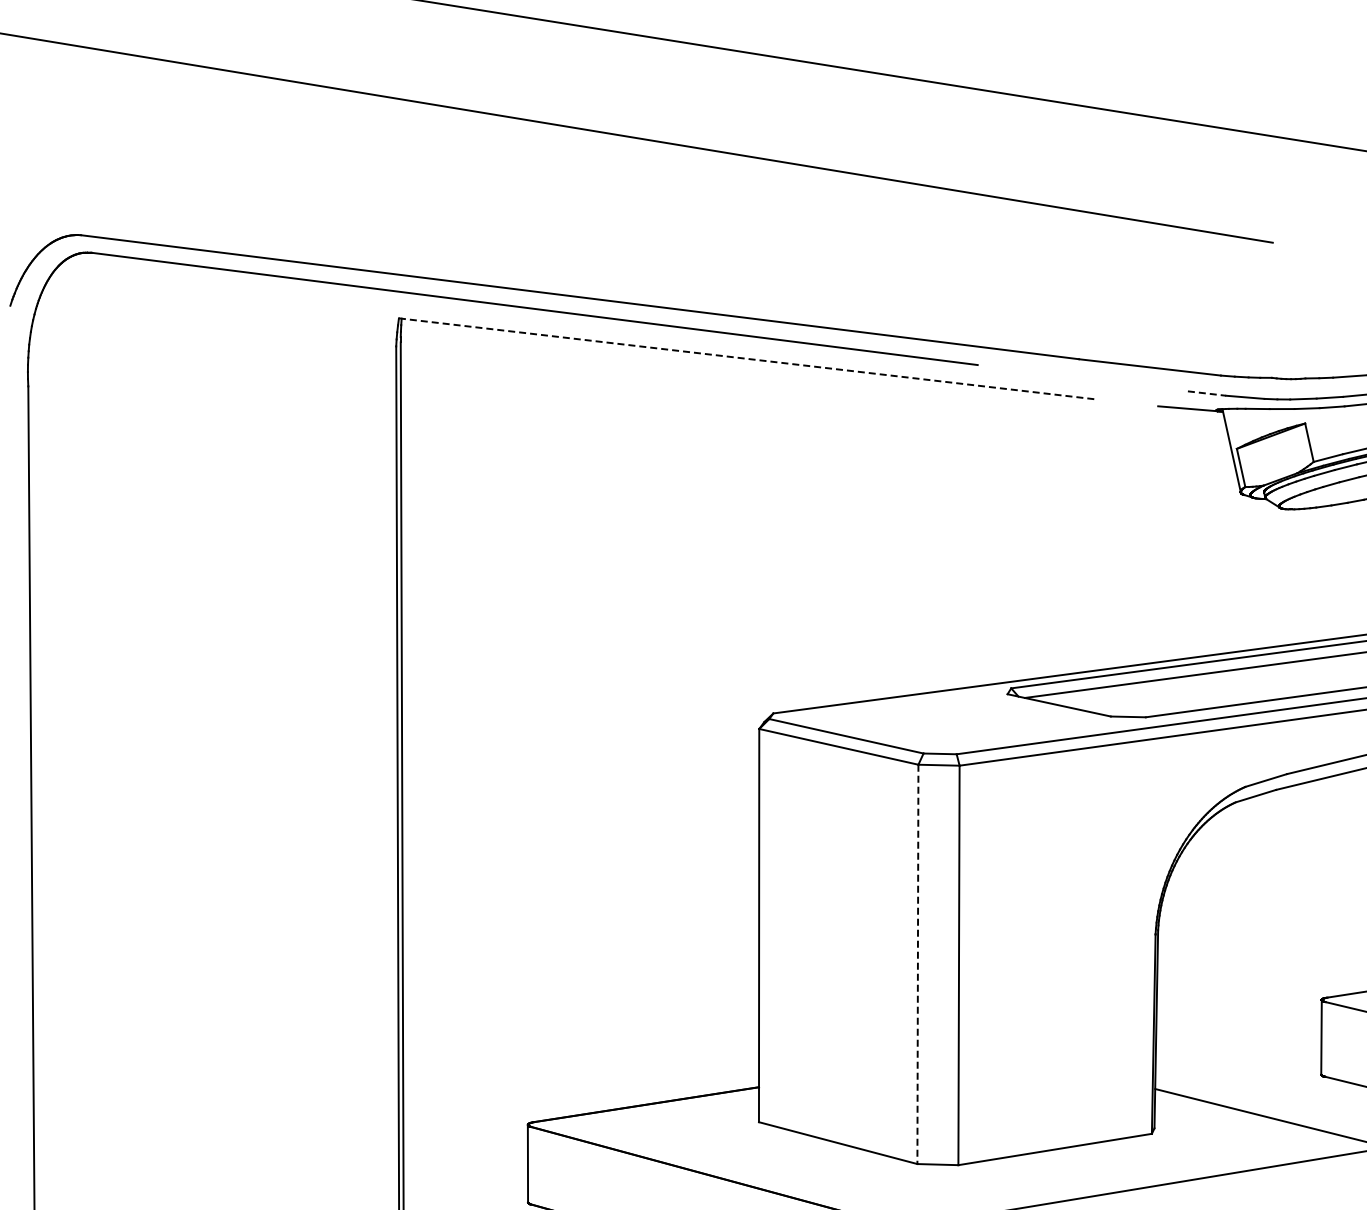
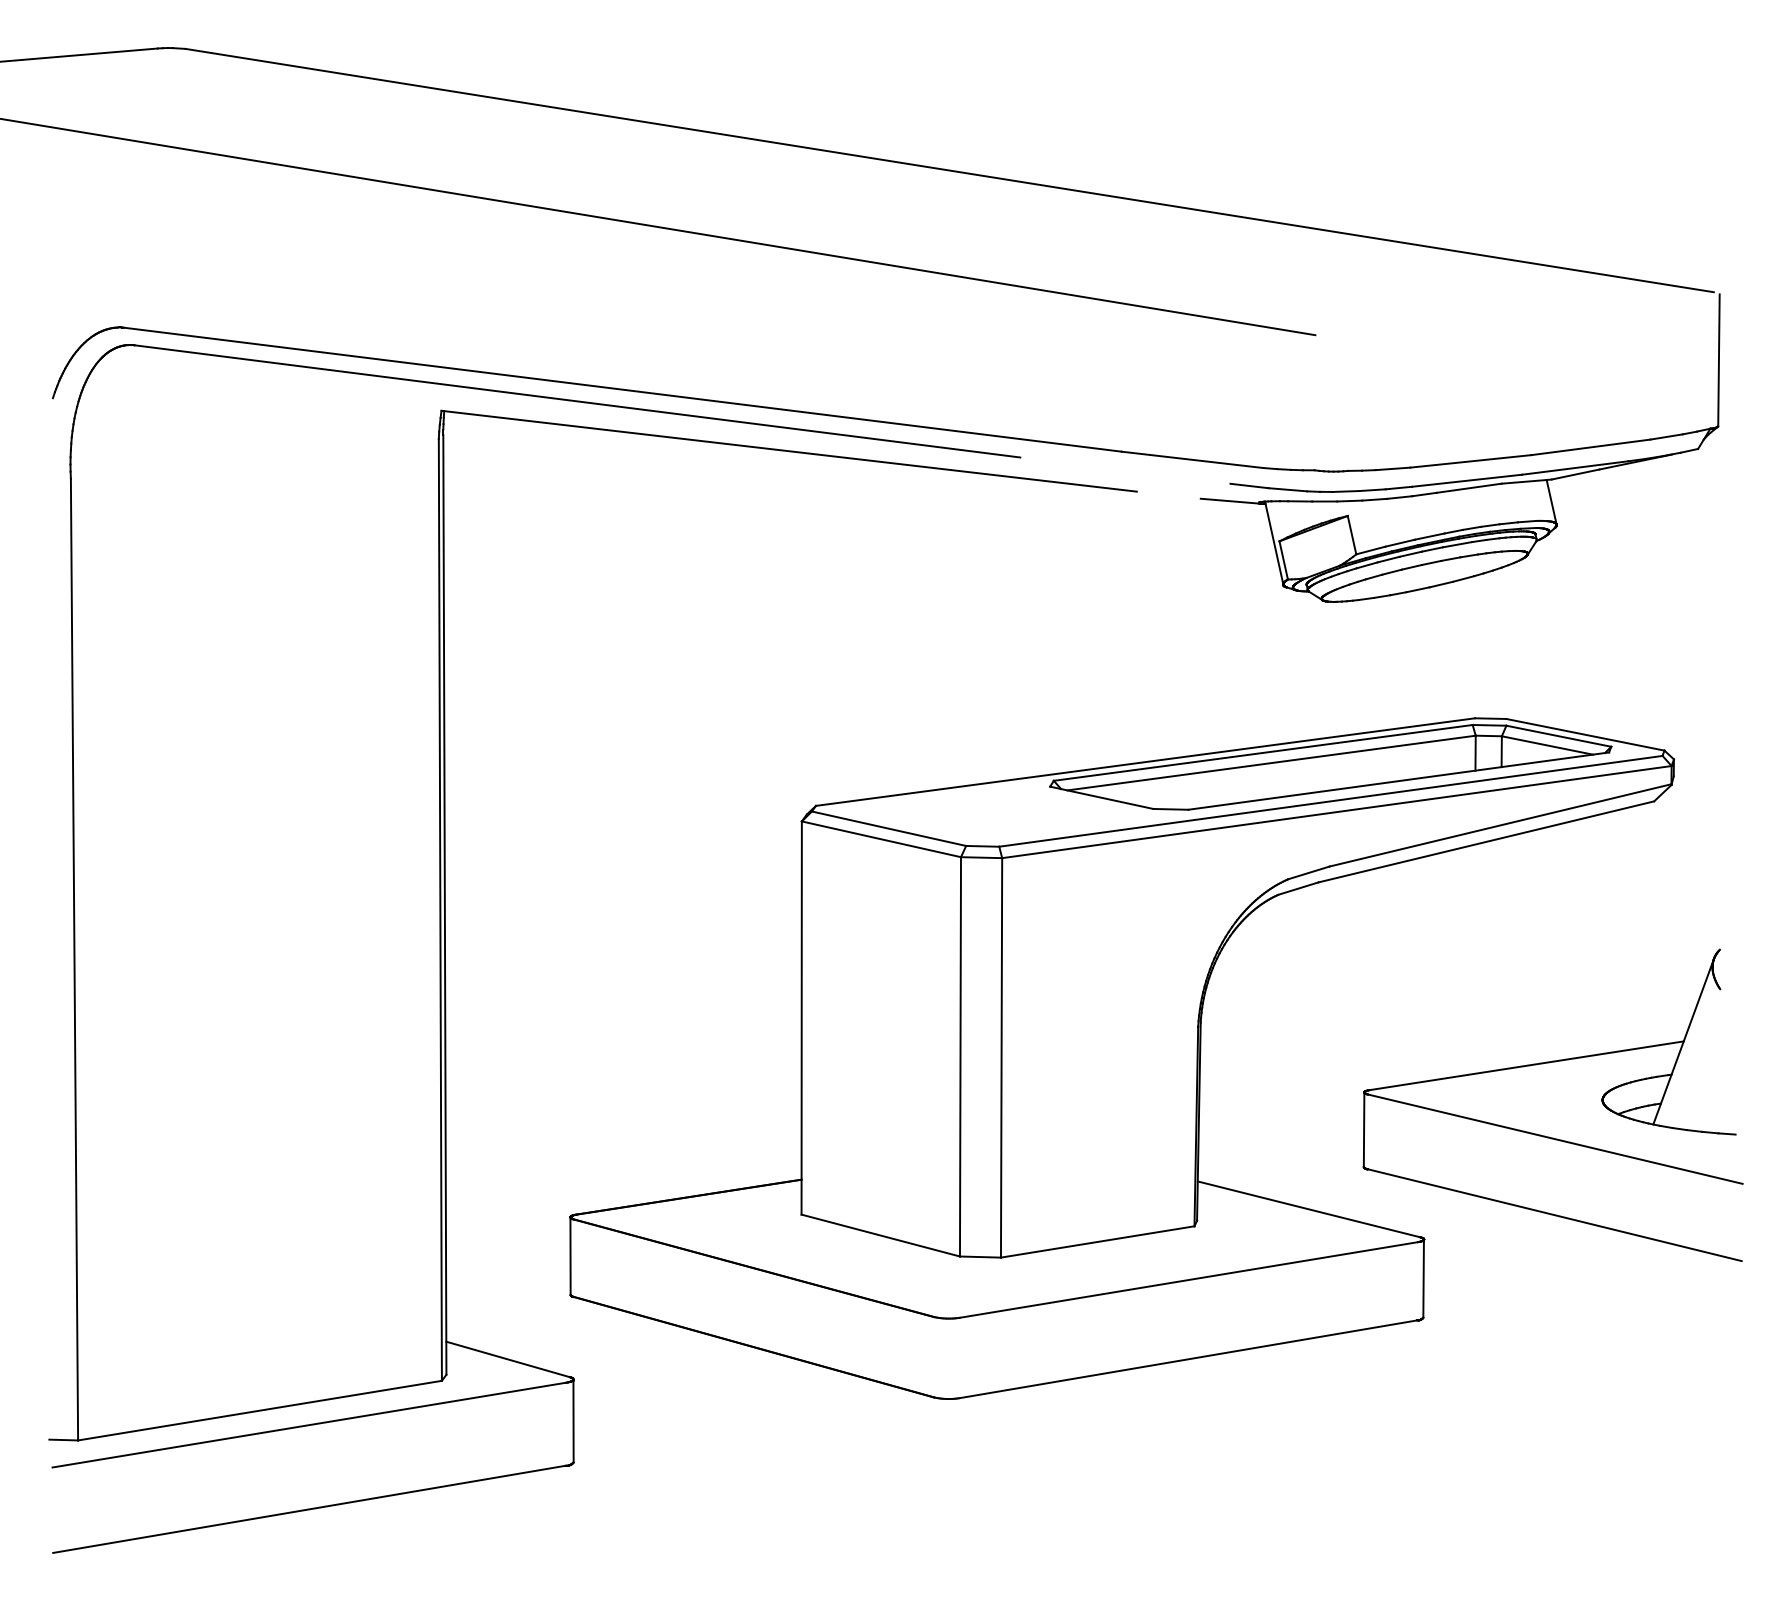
line: (746, 359) -> (789, 451), dashed -> solid
line: (1207, 394) -> (1250, 486), dashed -> solid
line: (917, 964) -> (960, 1056), dashed -> solid

